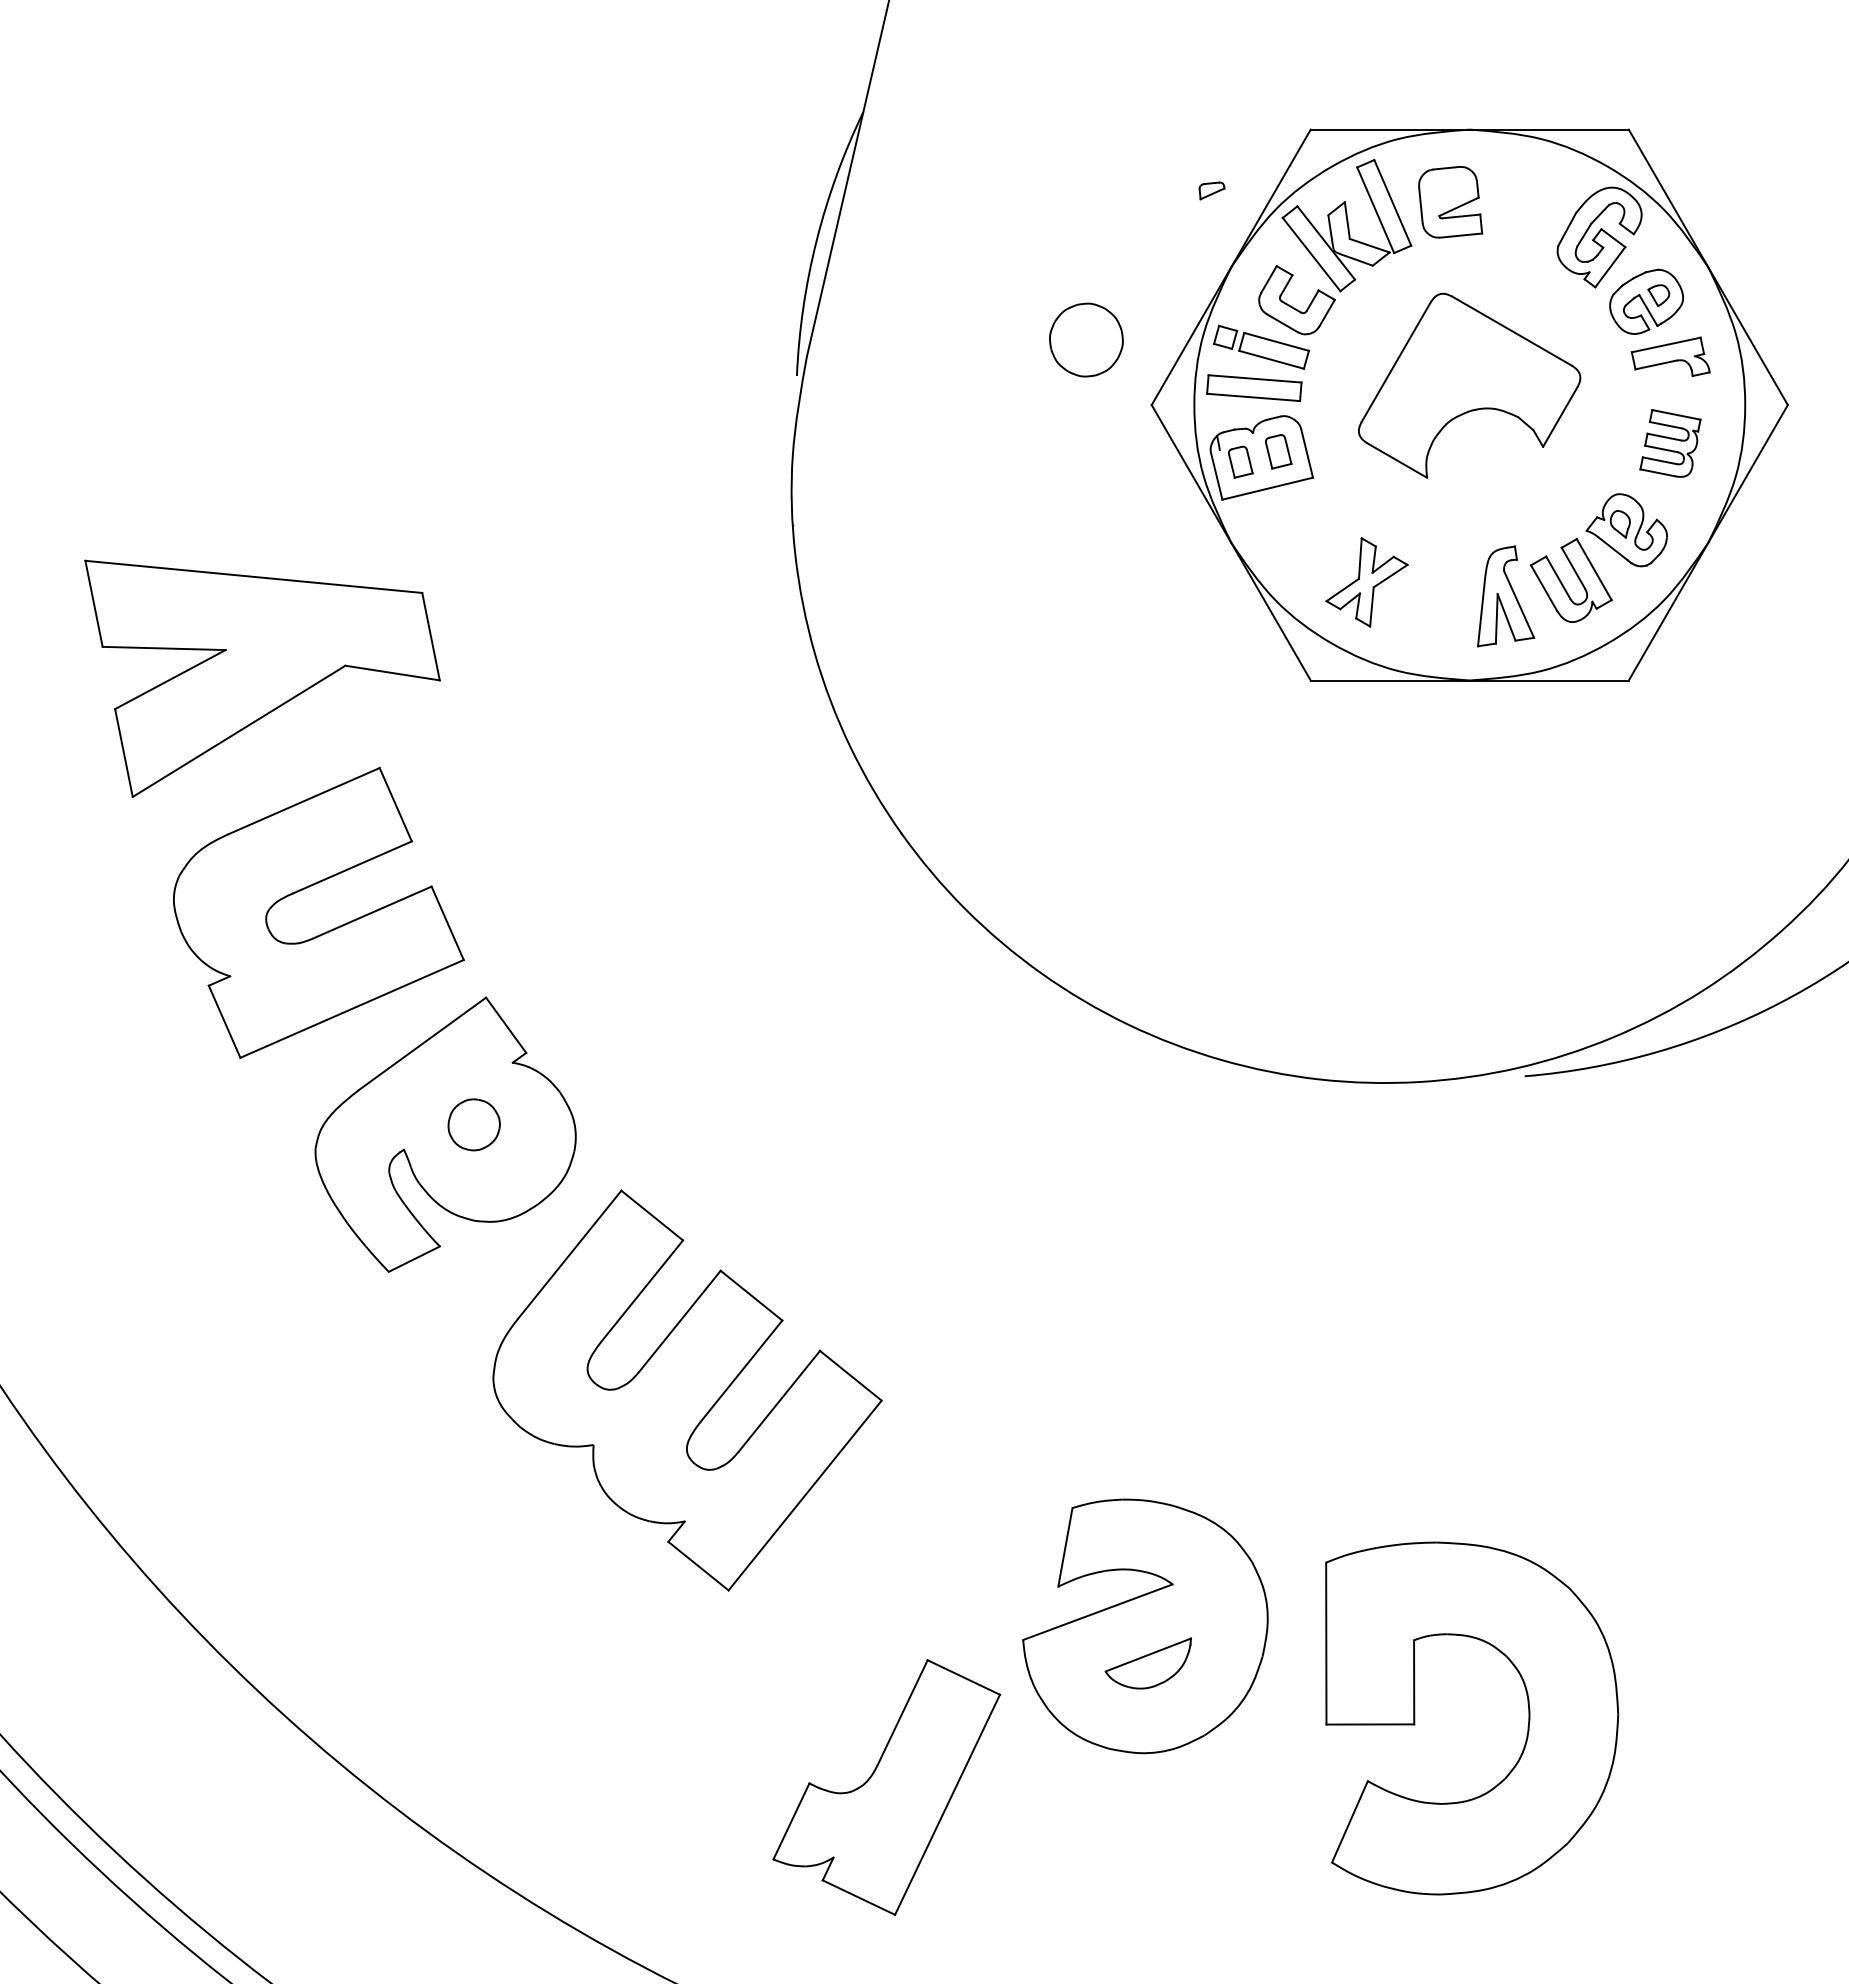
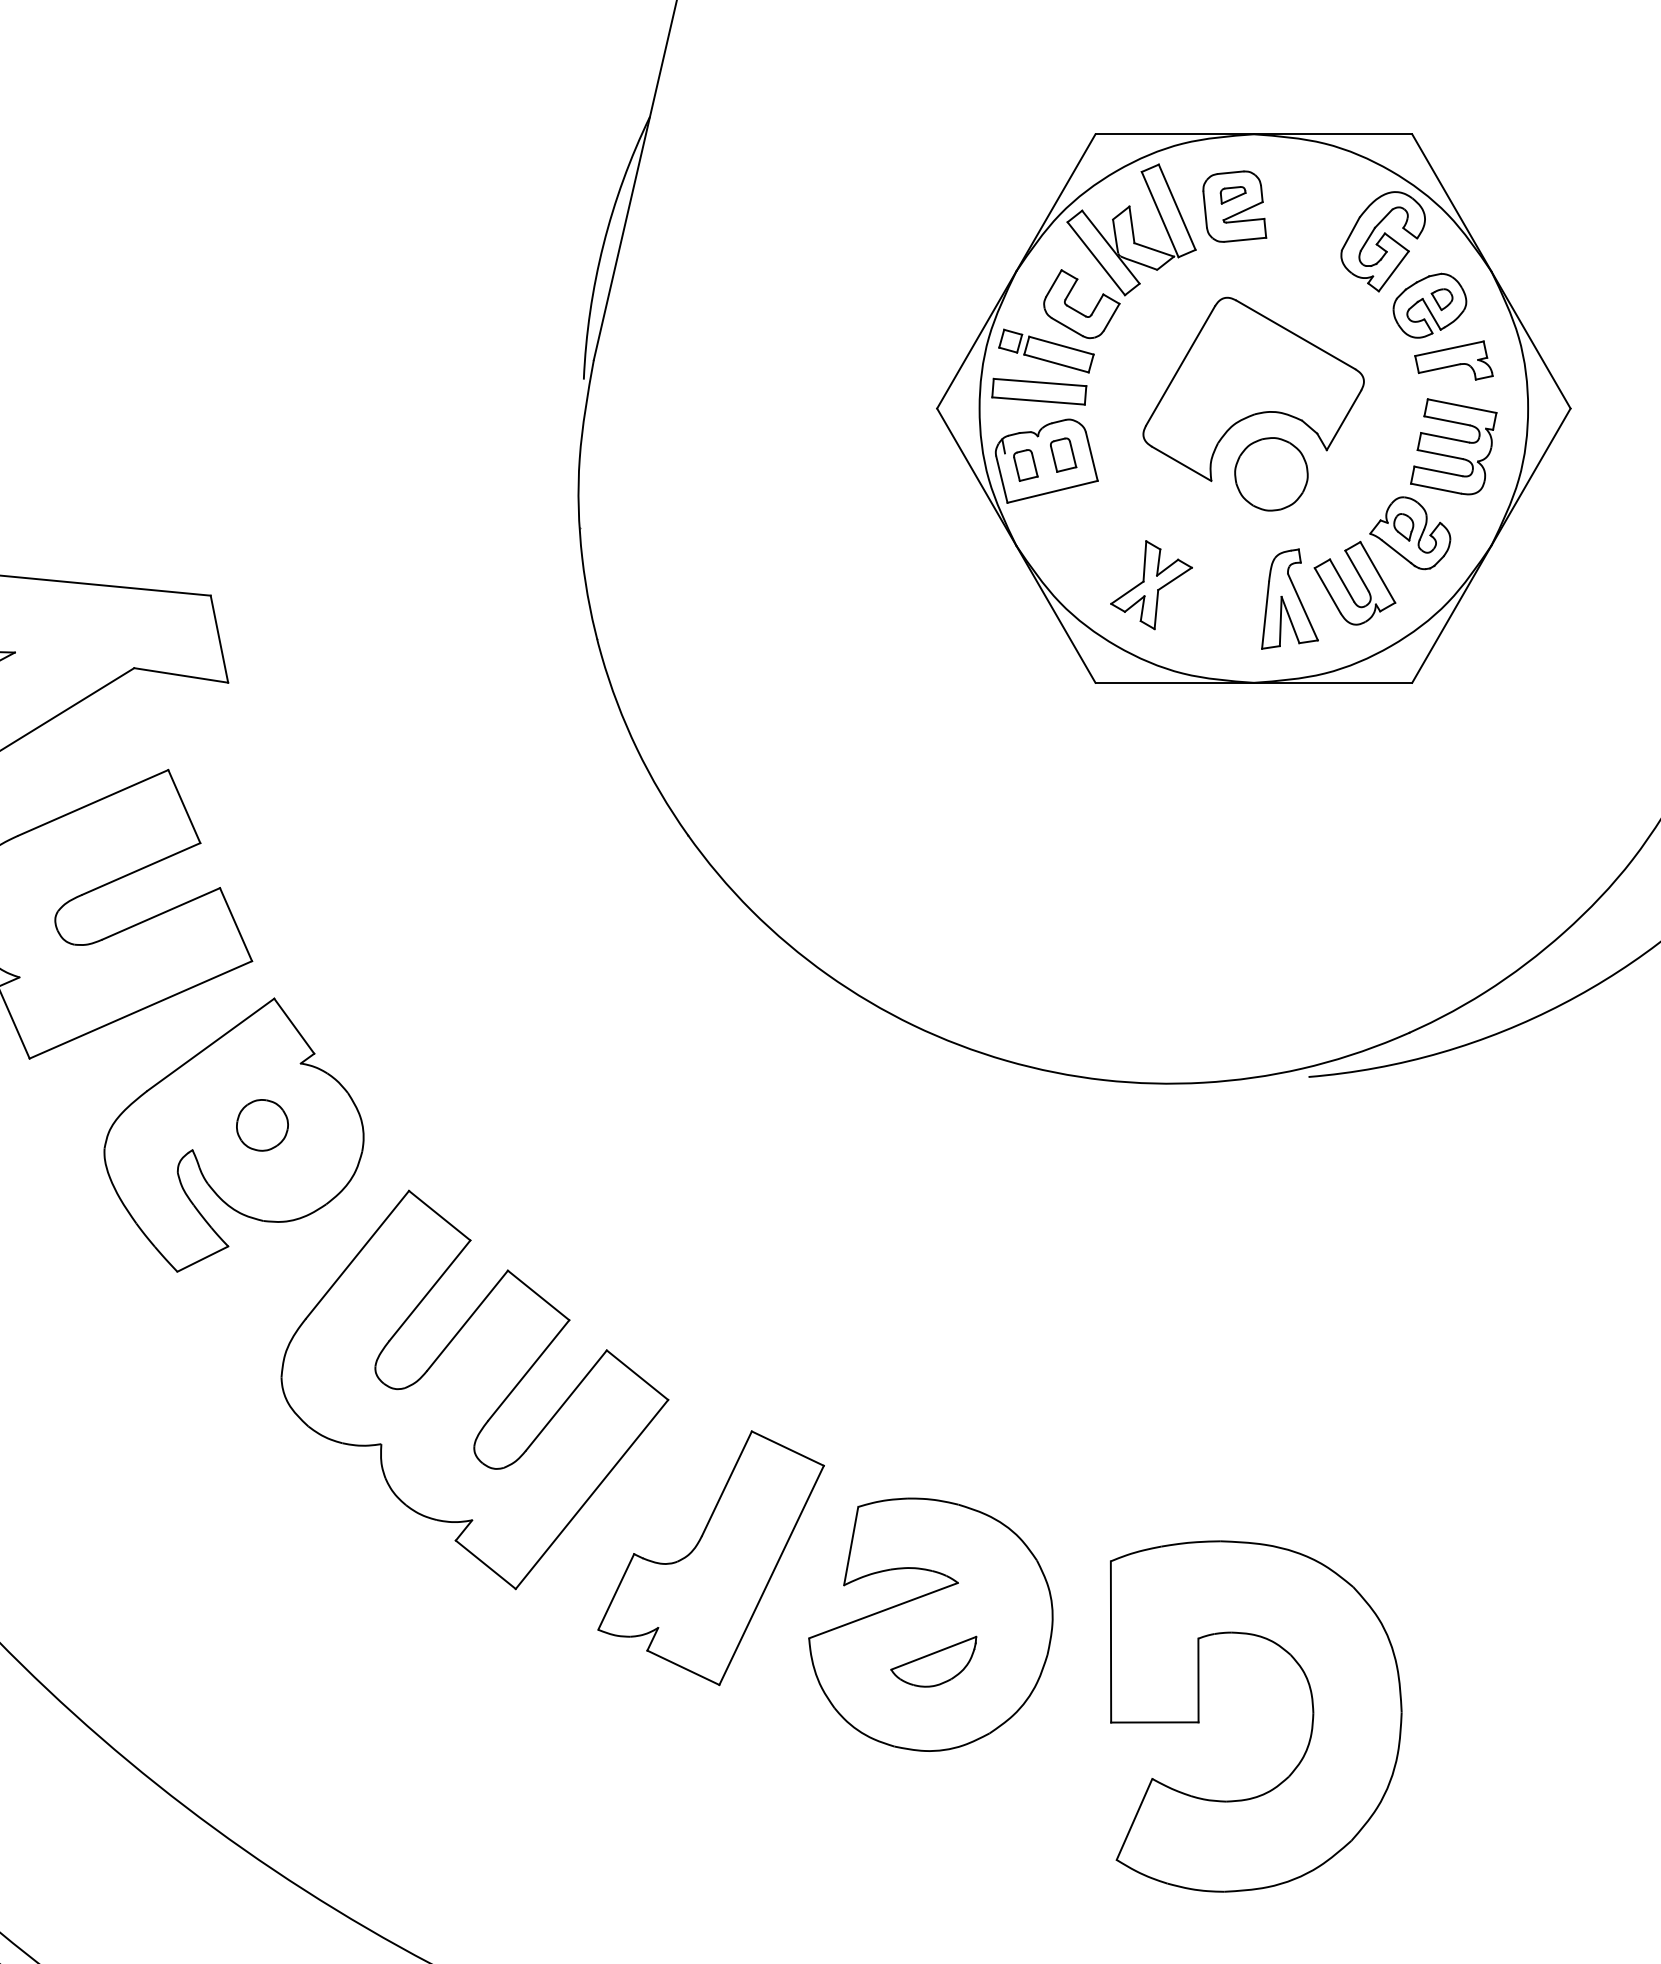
part: (1211, 190) -> (1232, 194), moved
part: (1086, 339) -> (1271, 473), moved
part: (1670, 443) -> (1453, 446), size x1.43
part: (886, 1787) -> (710, 1558), moved

